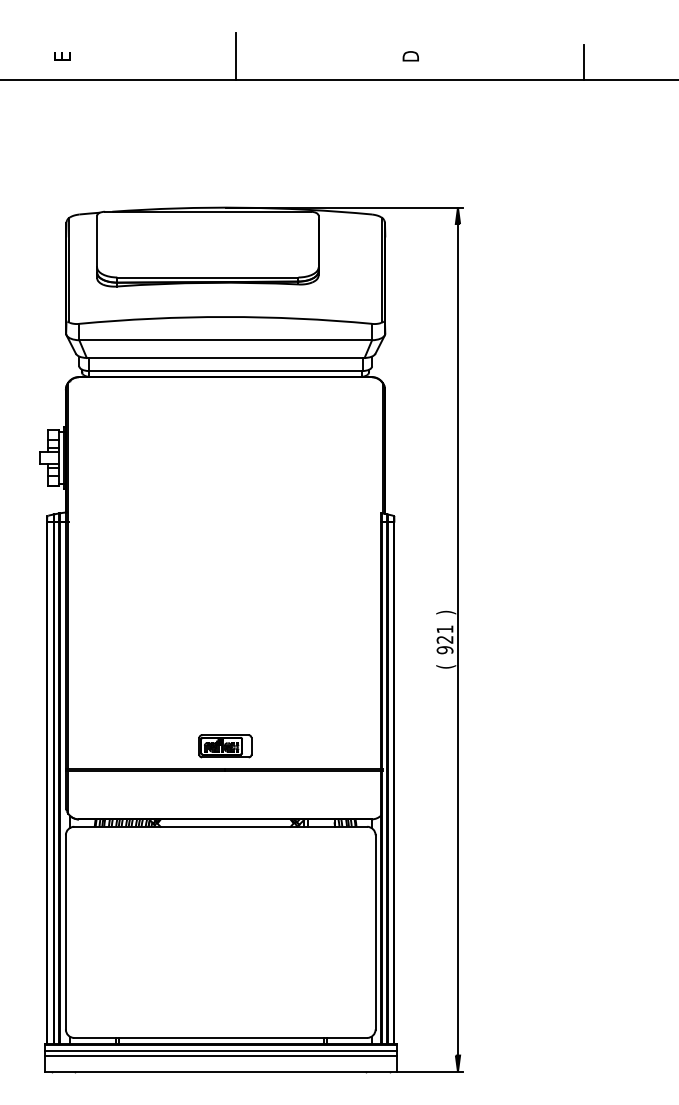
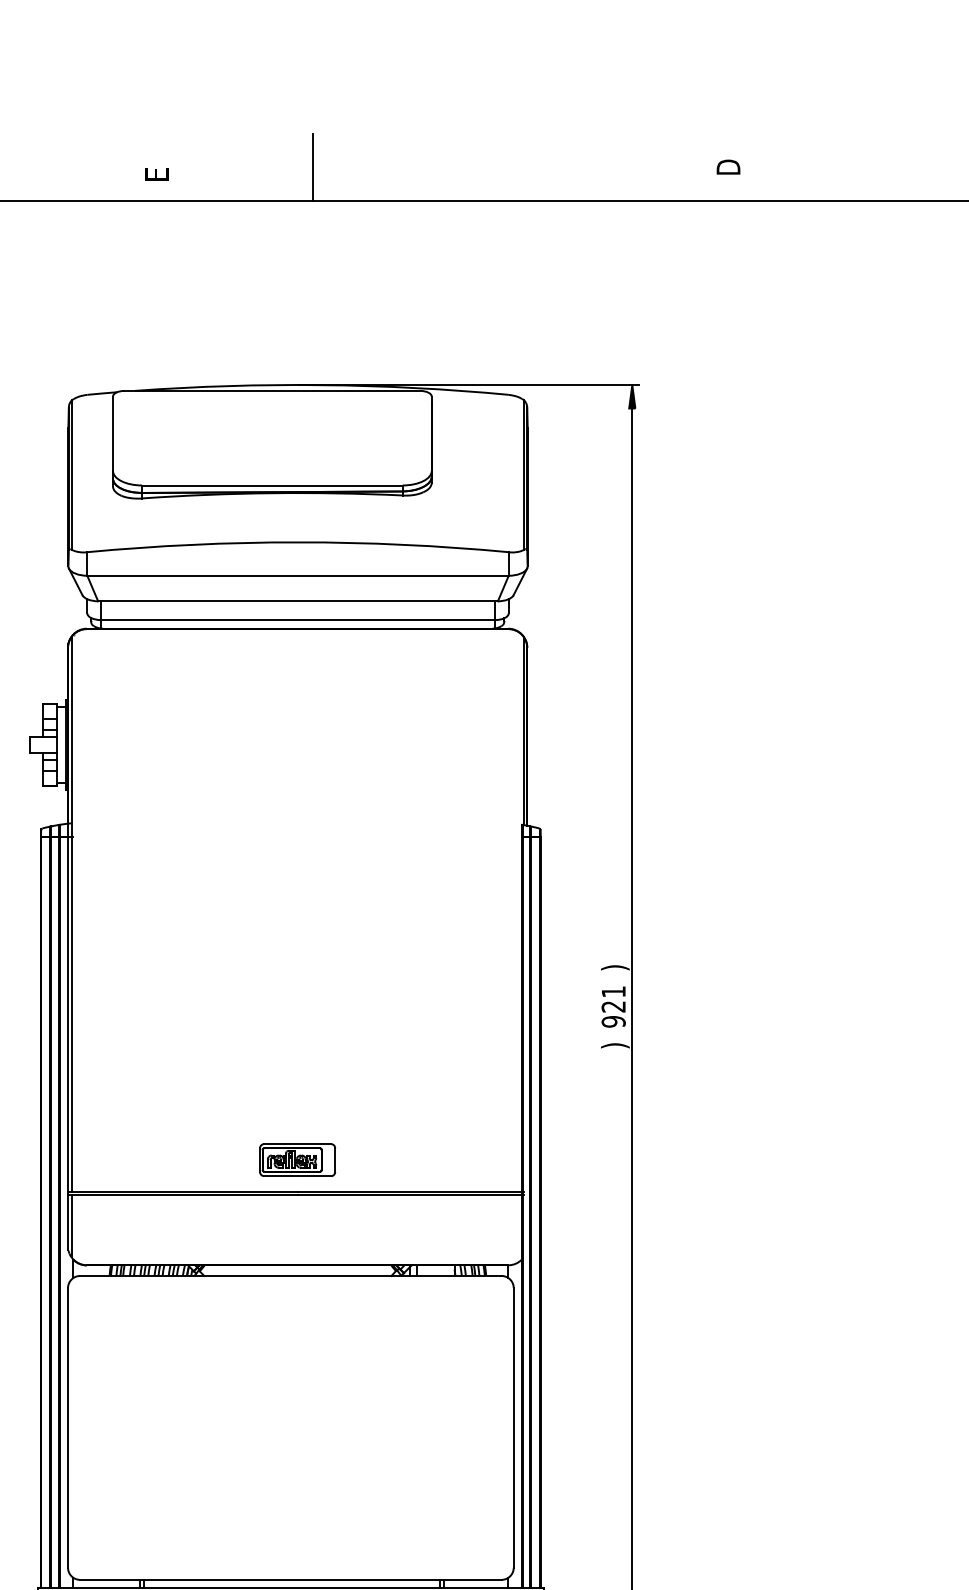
text: (62, 56) -> (156, 174), moved
text: (410, 56) -> (728, 167), moved
line: (584, 62) -> (814, 176), removed
text: (446, 666) -> (615, 1045), ( -> )

